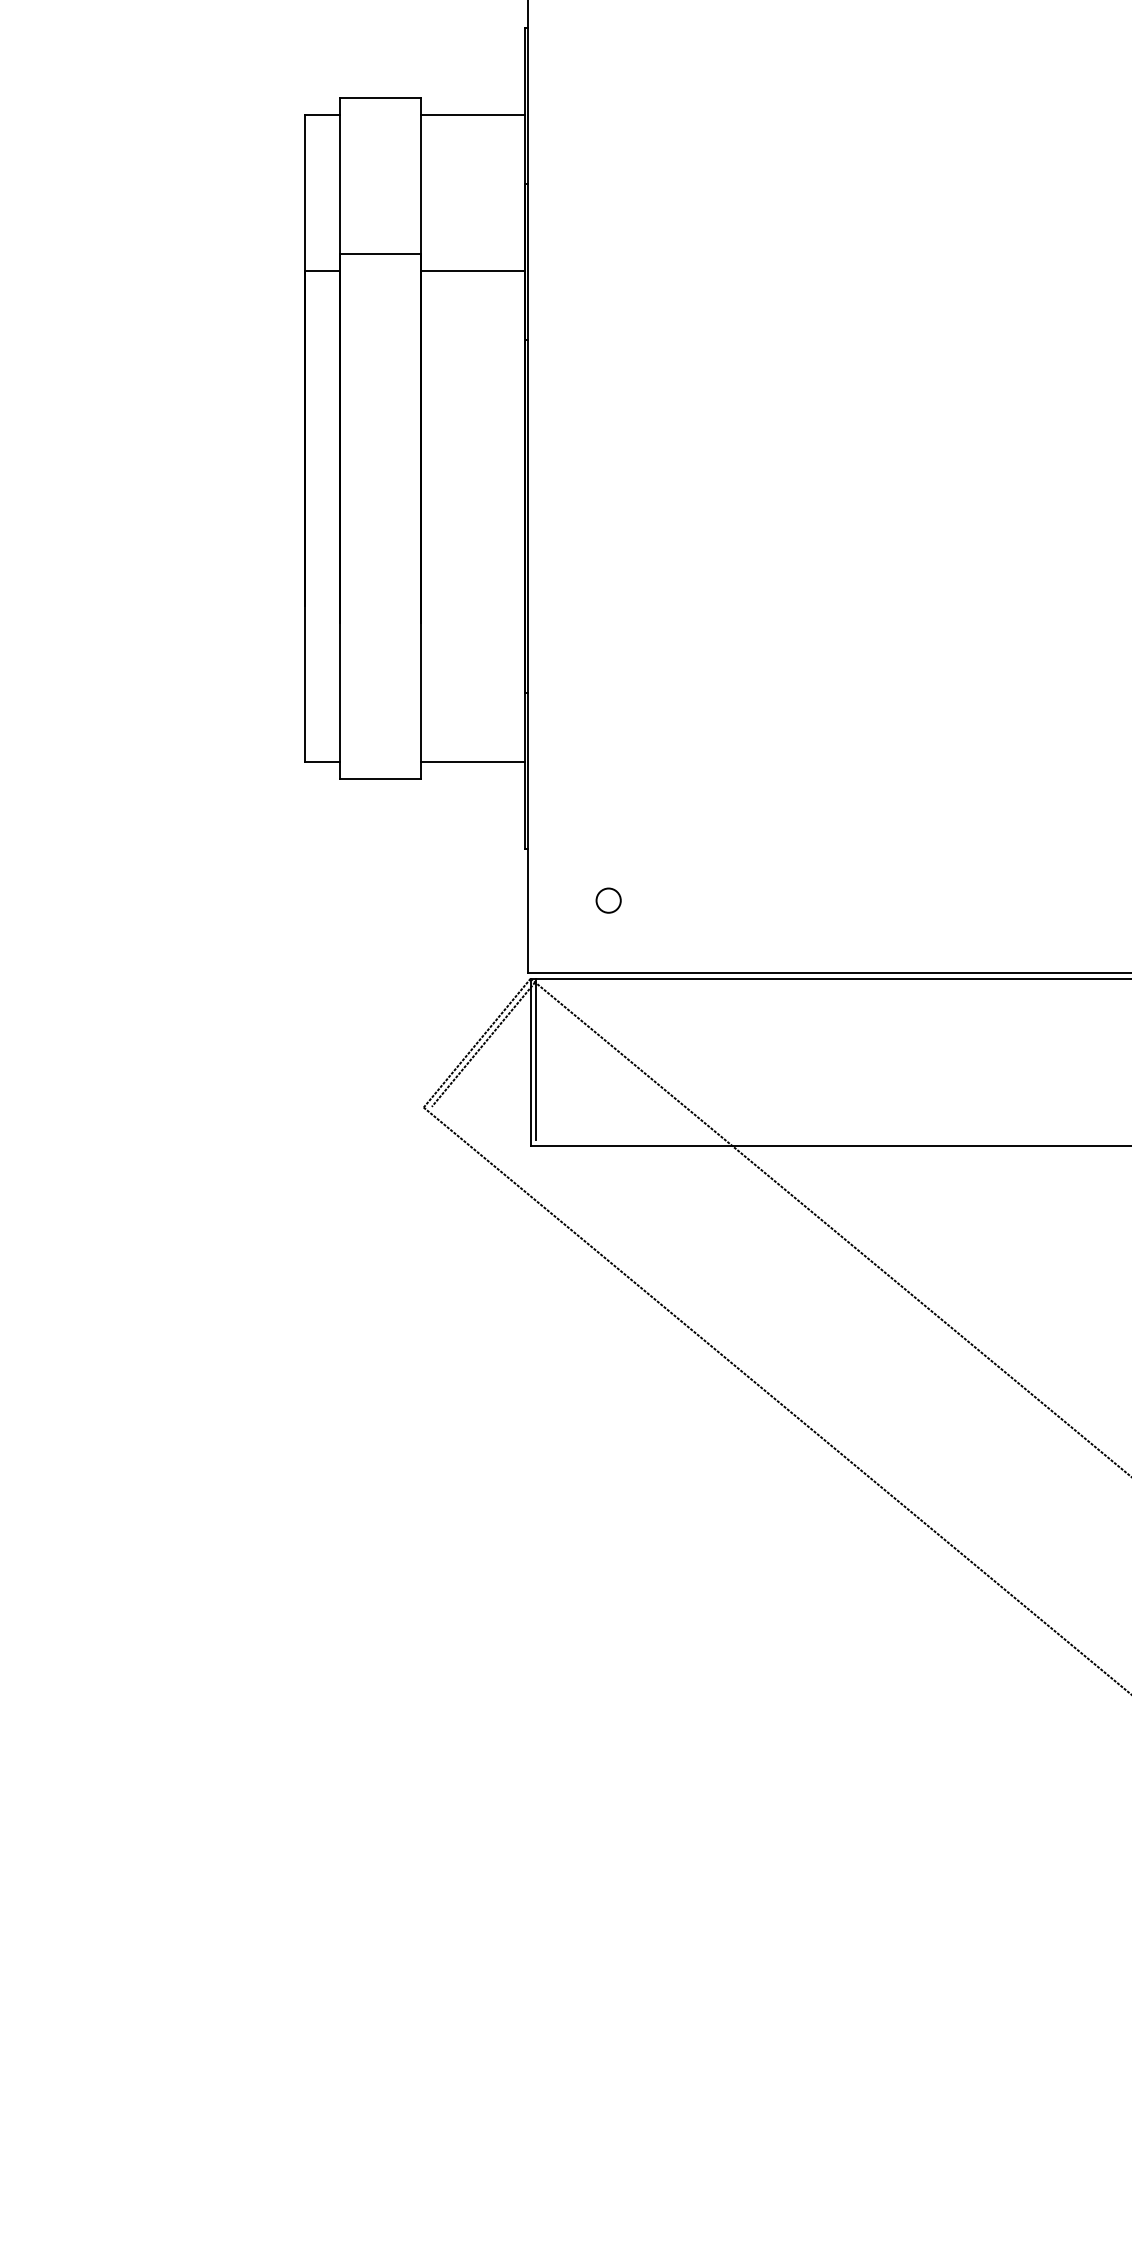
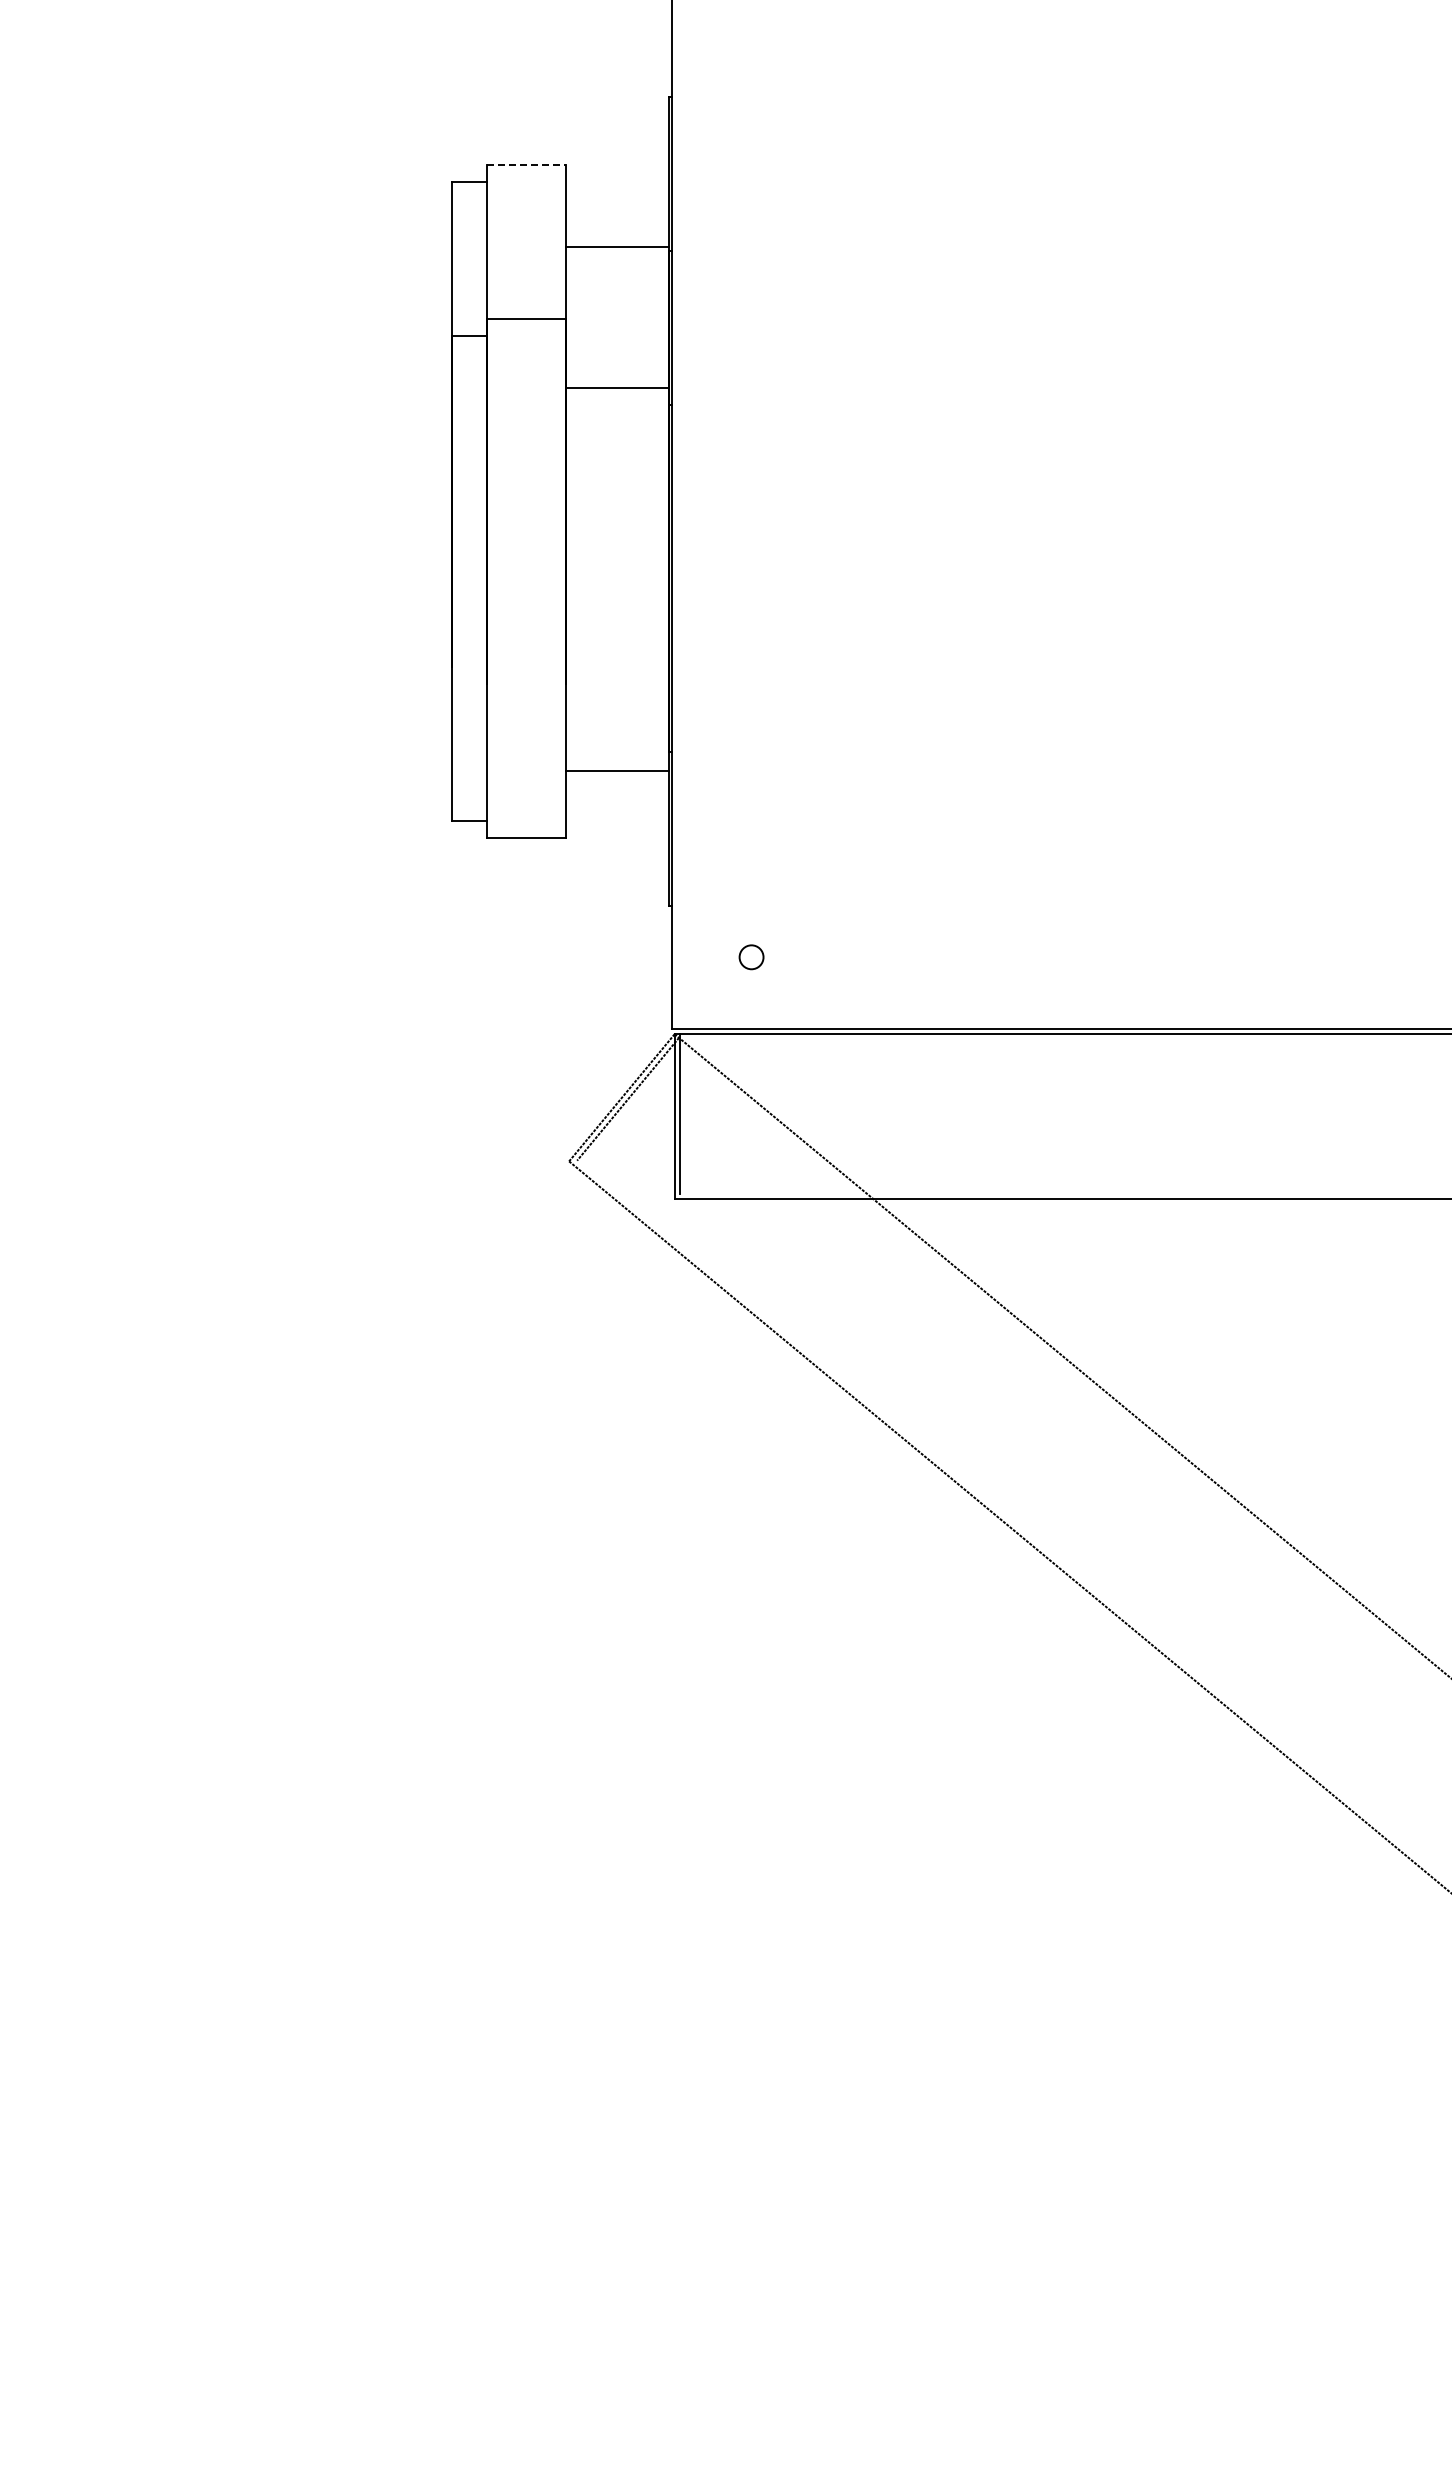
line: (380, 97) -> (526, 165), solid -> dashed
line: (472, 115) -> (617, 247), moved
line: (472, 271) -> (617, 388), moved
line: (472, 761) -> (617, 770), moved

